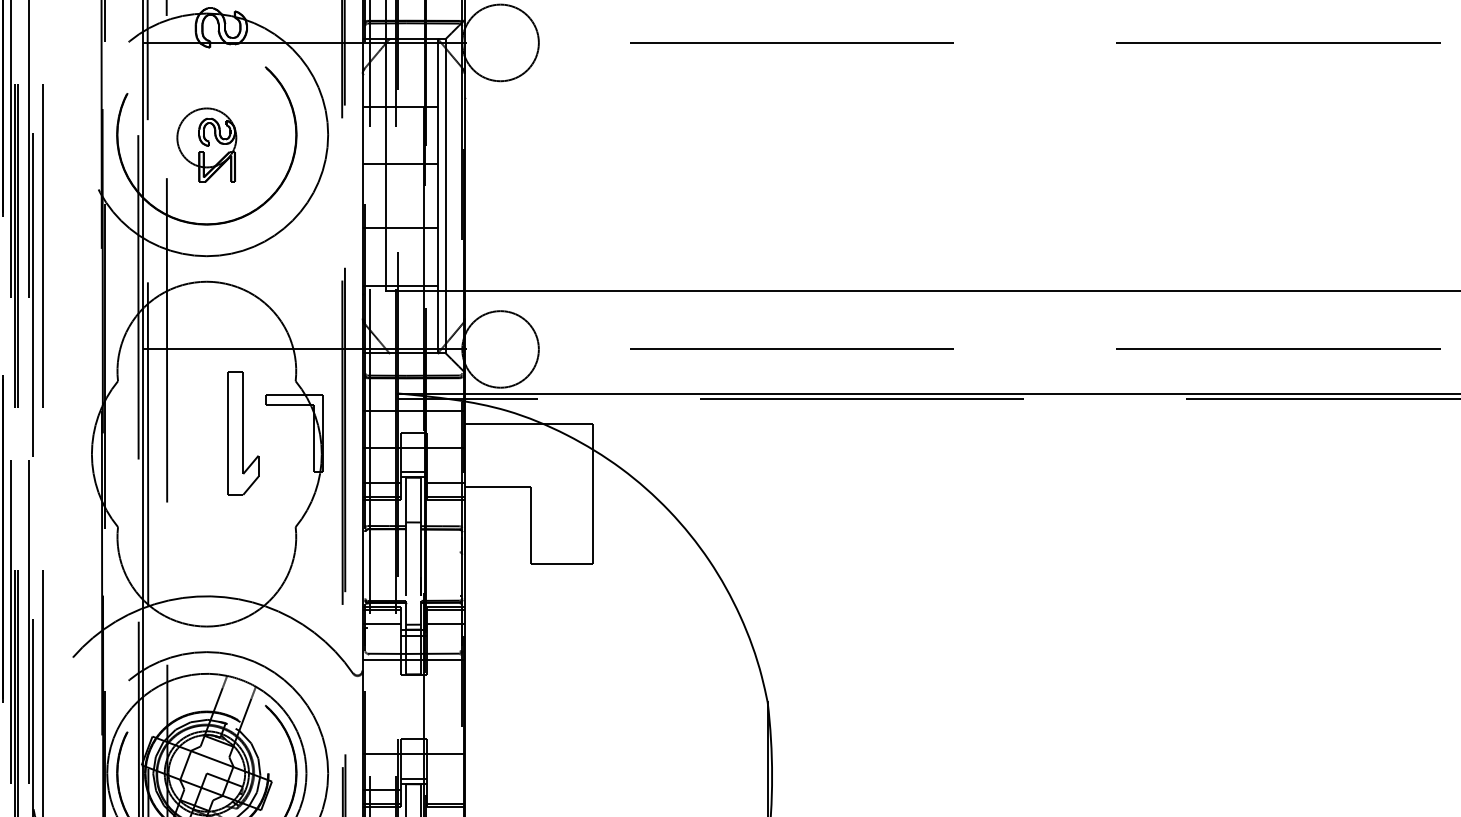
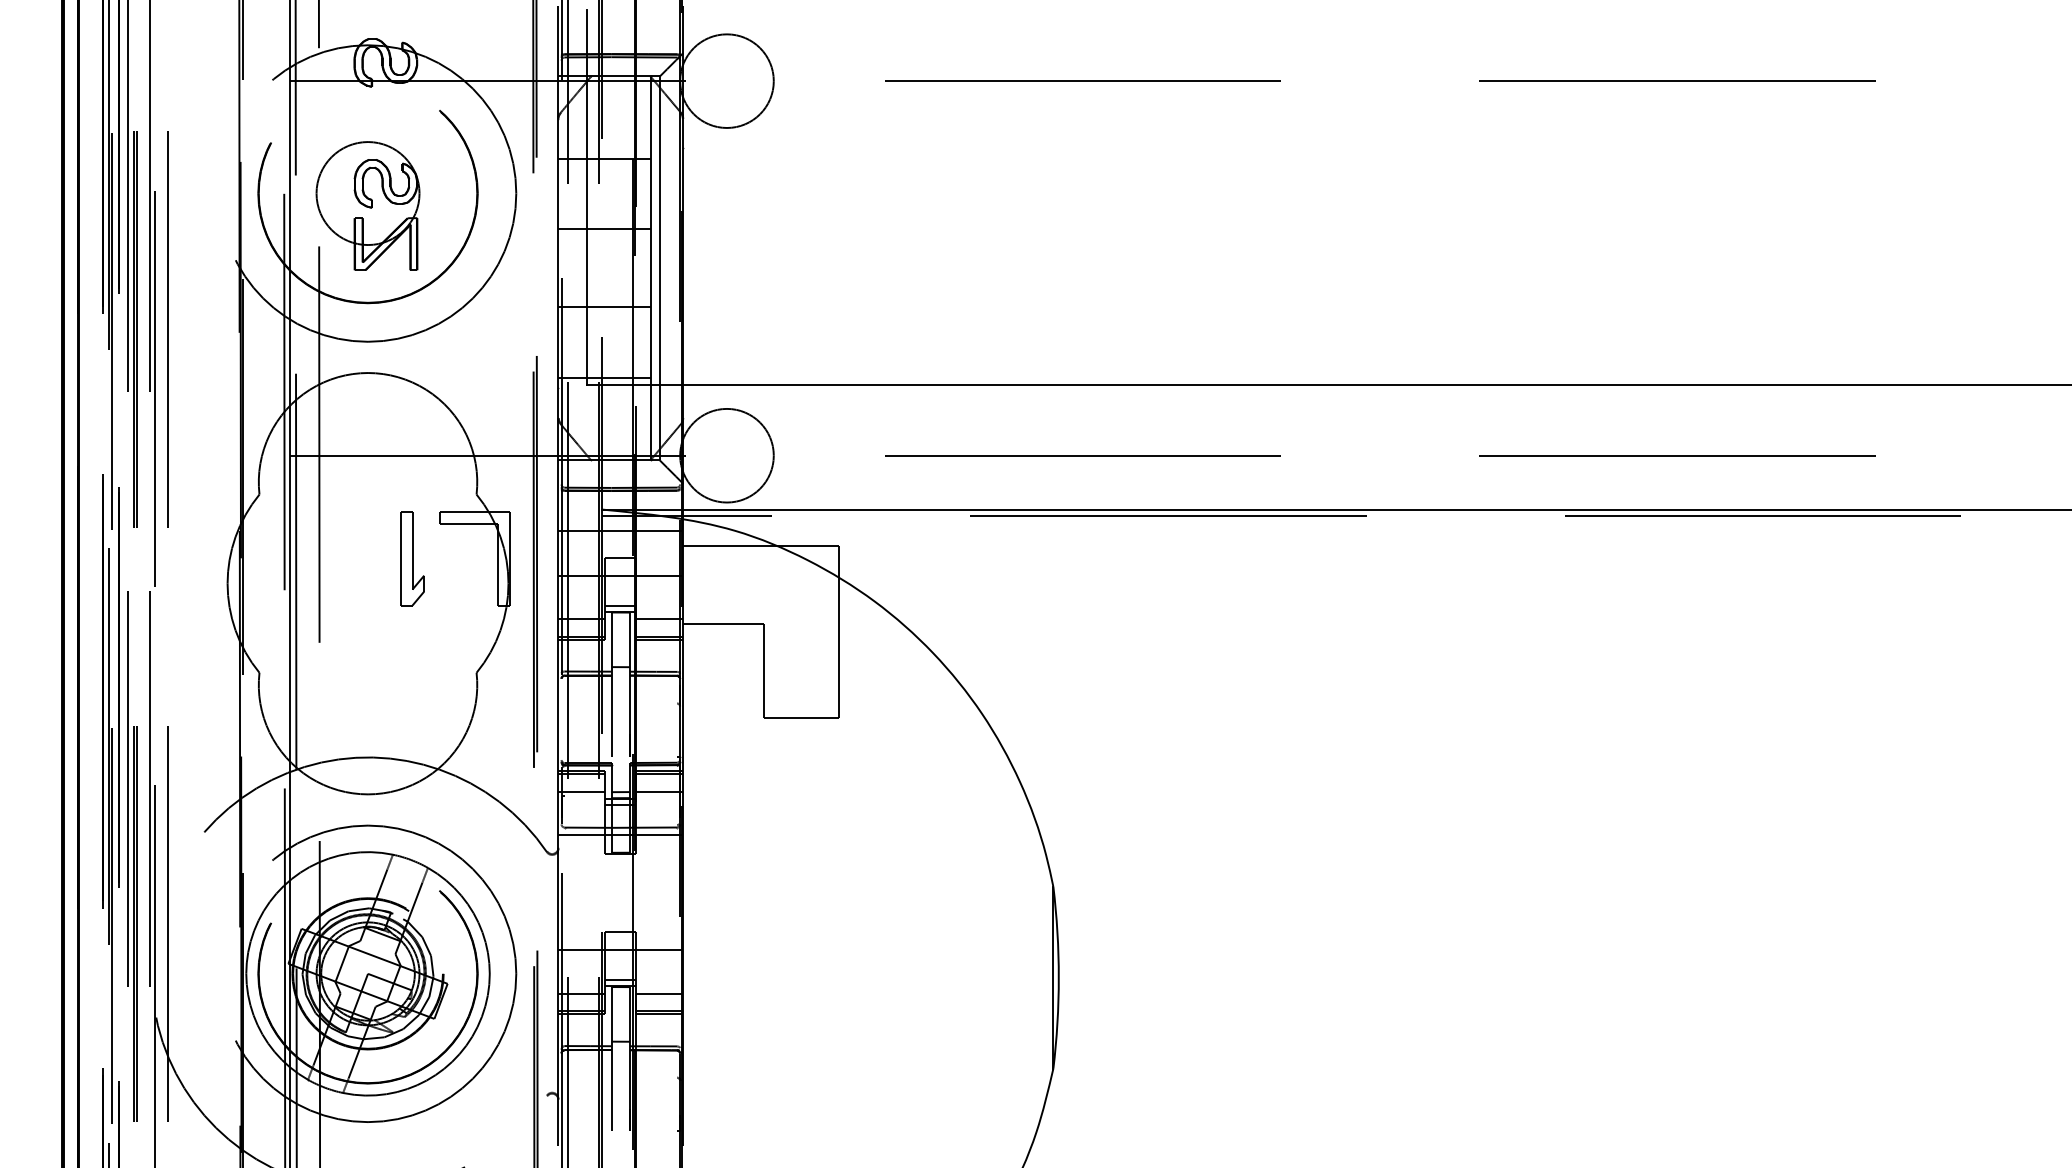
part: (206, 144) -> (367, 205), size x1.43
part: (243, 433) -> (412, 558), size x0.62
line: (445, 789) -> (659, 993), added

